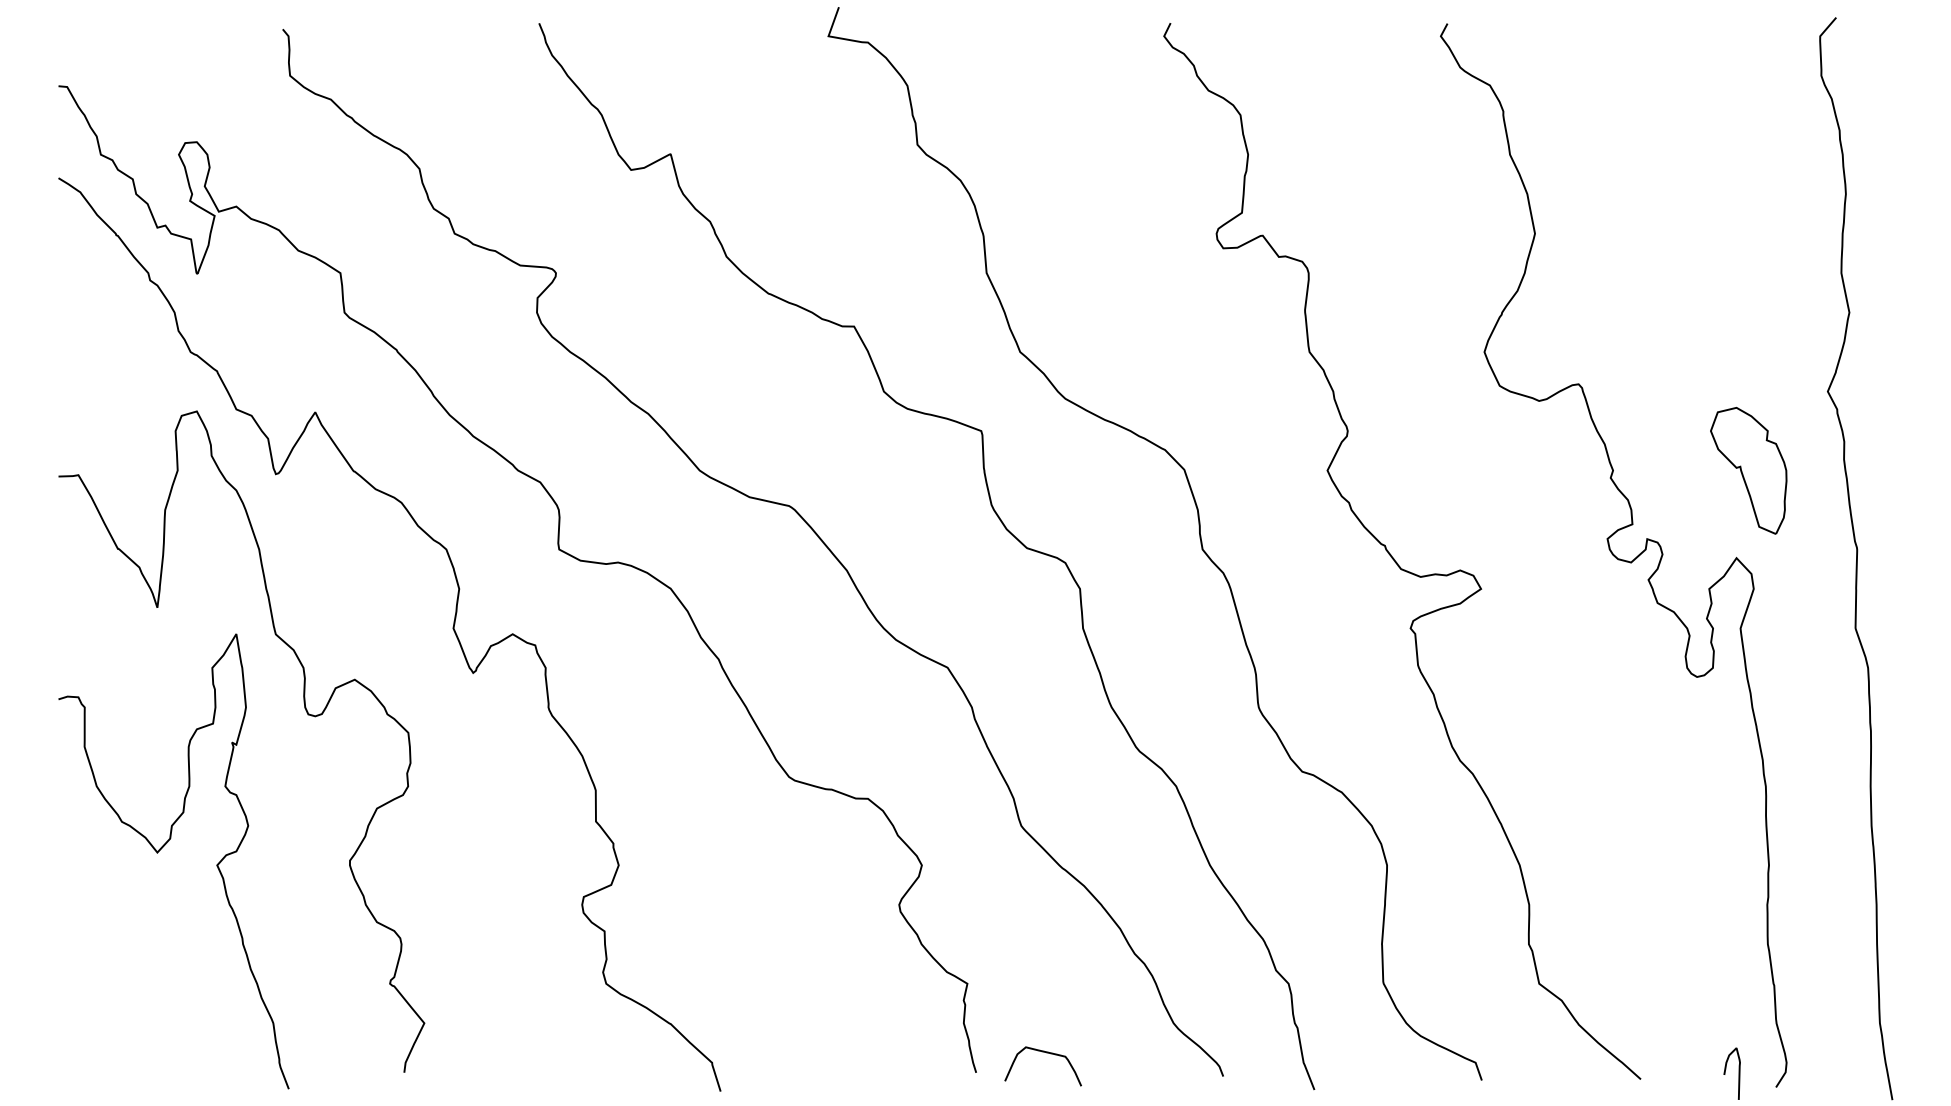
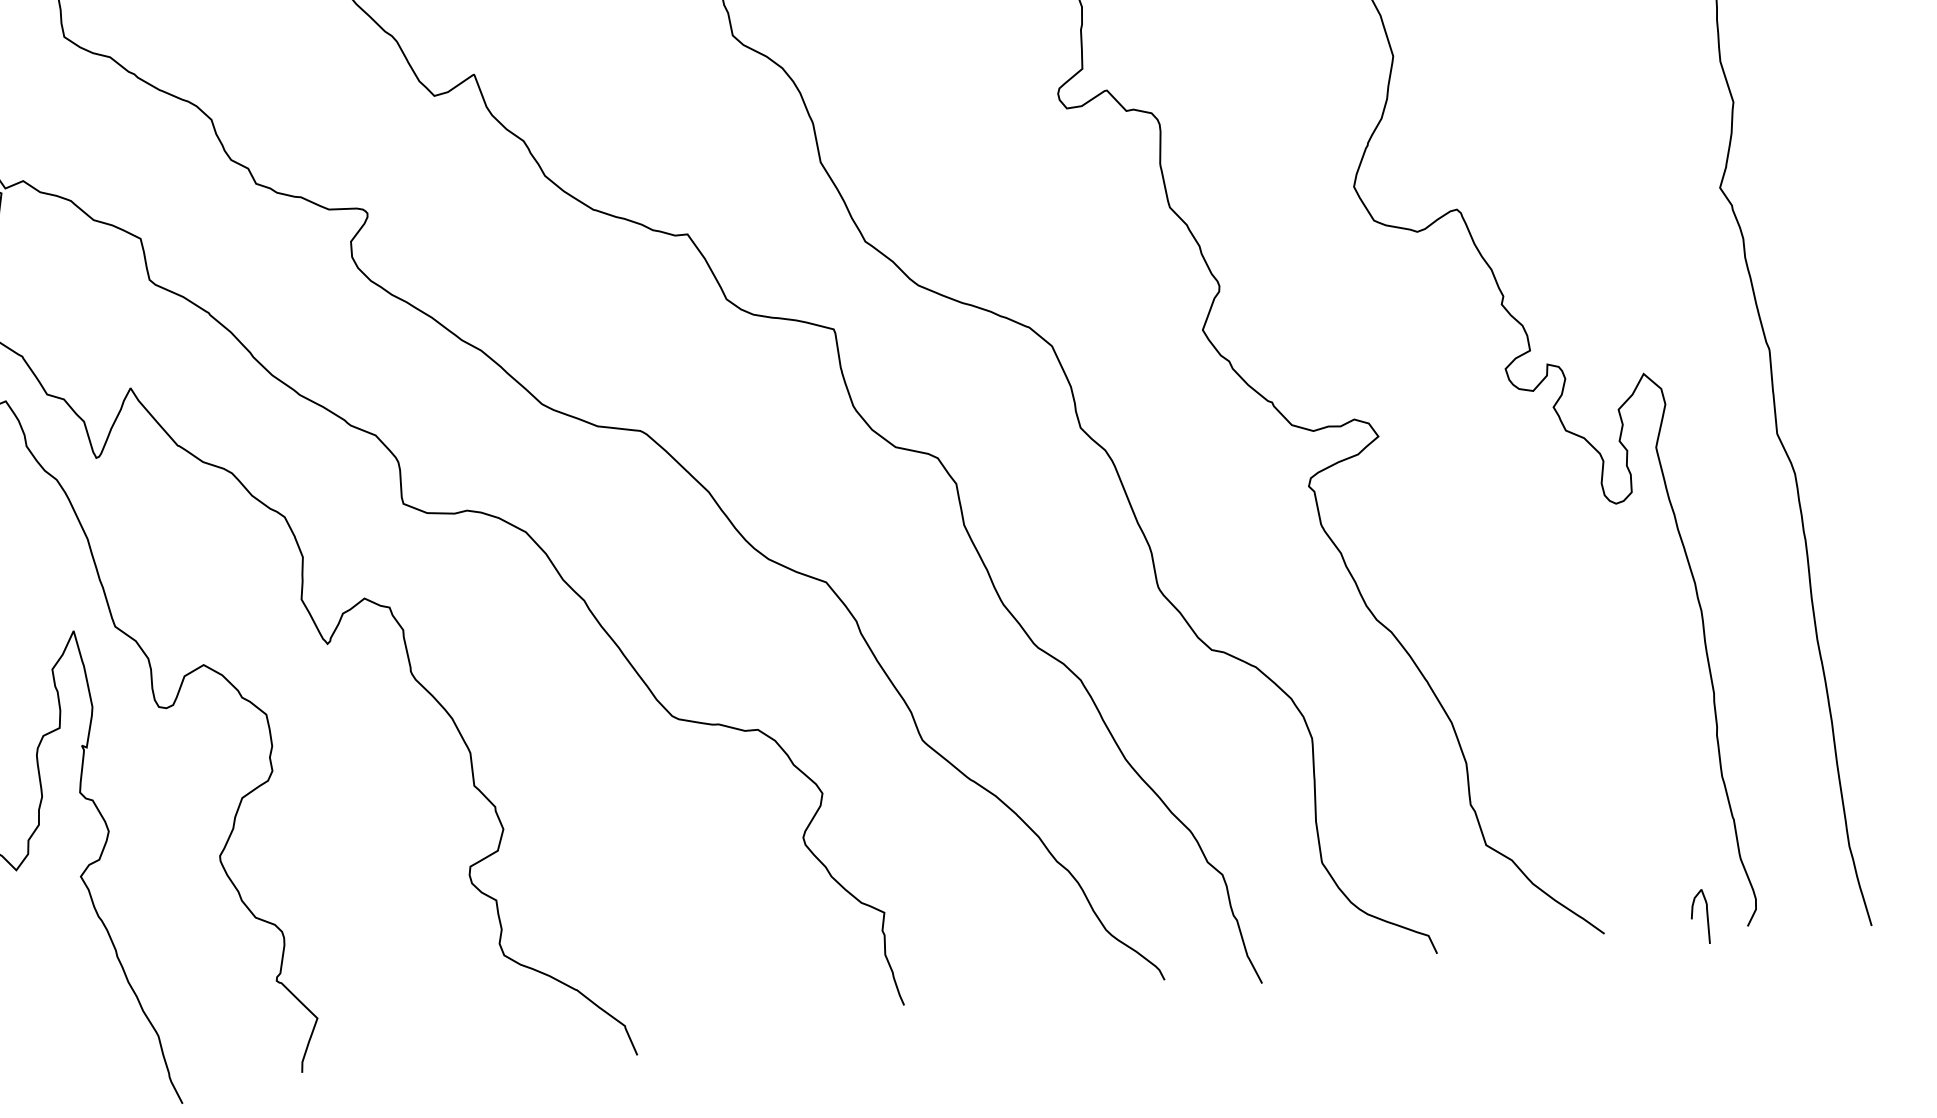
part: (1748, 470) -> (1645, 280), removed
curve: (1046, 1053) -> (975, 976), removed

